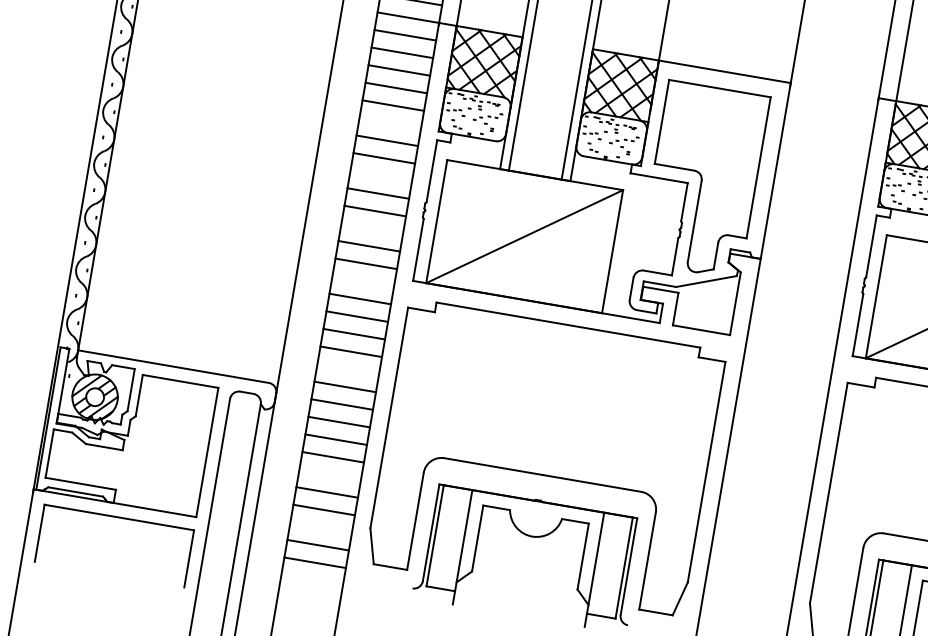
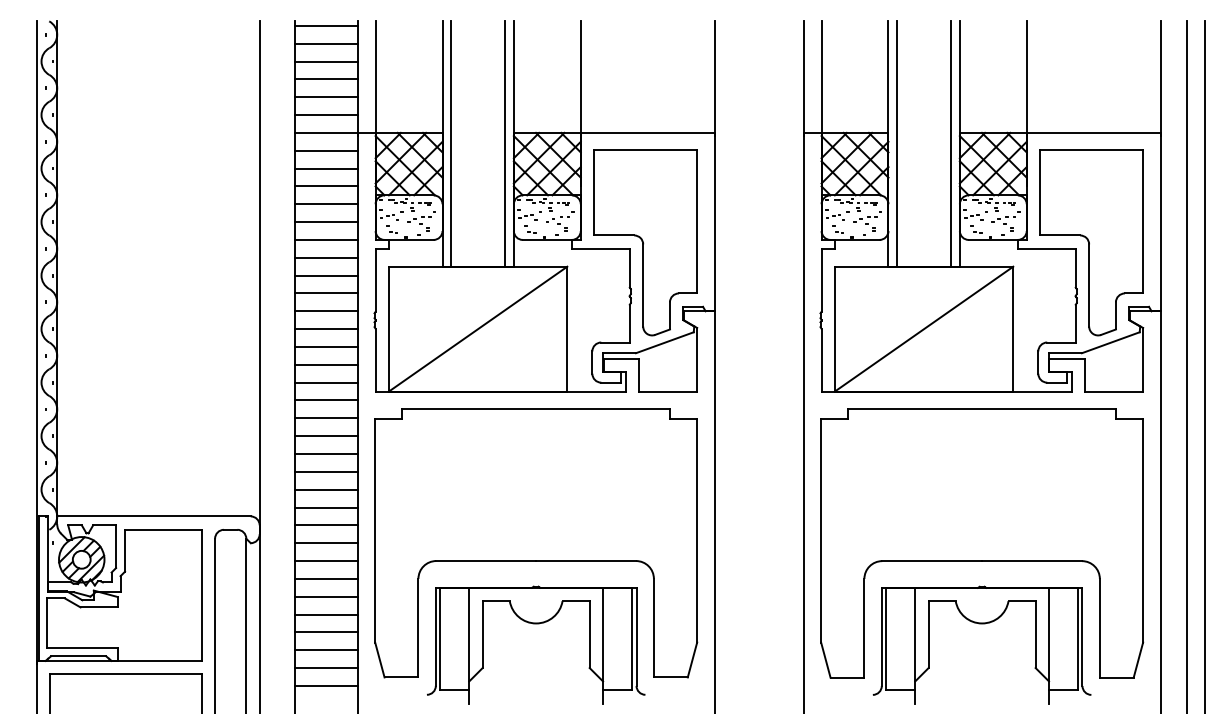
line: (390, 122) -> (326, 239), added
line: (381, 175) -> (326, 293), added
line: (372, 228) -> (326, 346), added
line: (363, 281) -> (326, 400), added
line: (348, 369) -> (326, 489), added
line: (330, 474) -> (326, 596), added
line: (321, 527) -> (326, 650), added

